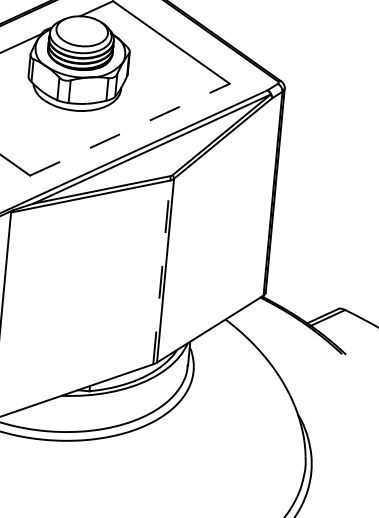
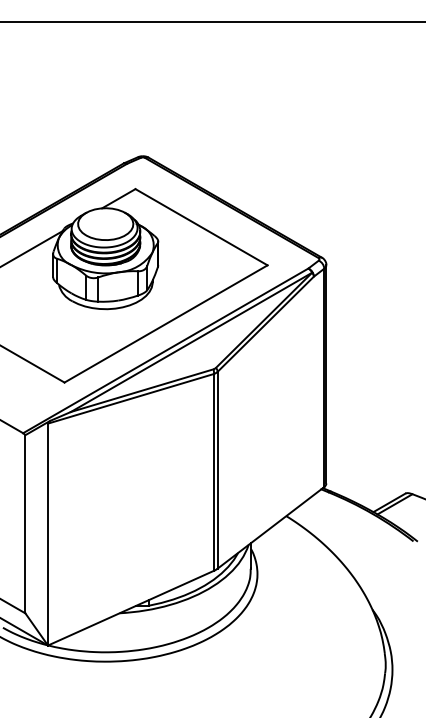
line: (130, 129) -> (166, 323), dashed -> solid
line: (161, 271) -> (213, 471), dashed -> solid

